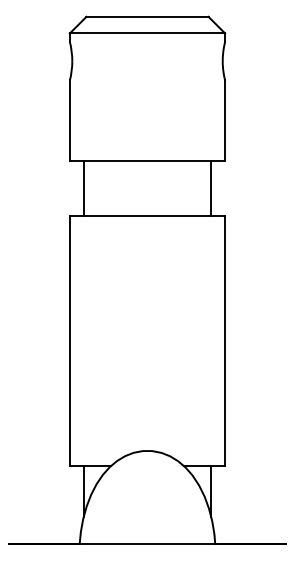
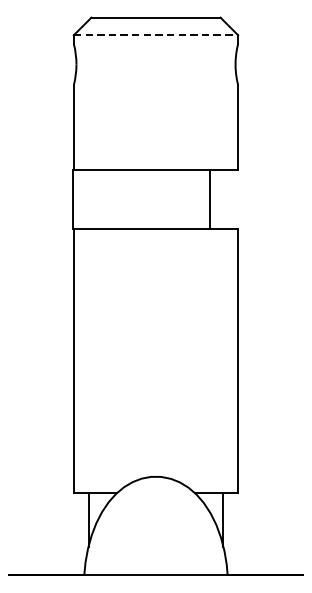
line: (147, 33) -> (156, 35), solid -> dashed
line: (83, 188) -> (72, 199), moved
line: (211, 188) -> (209, 199), moved

